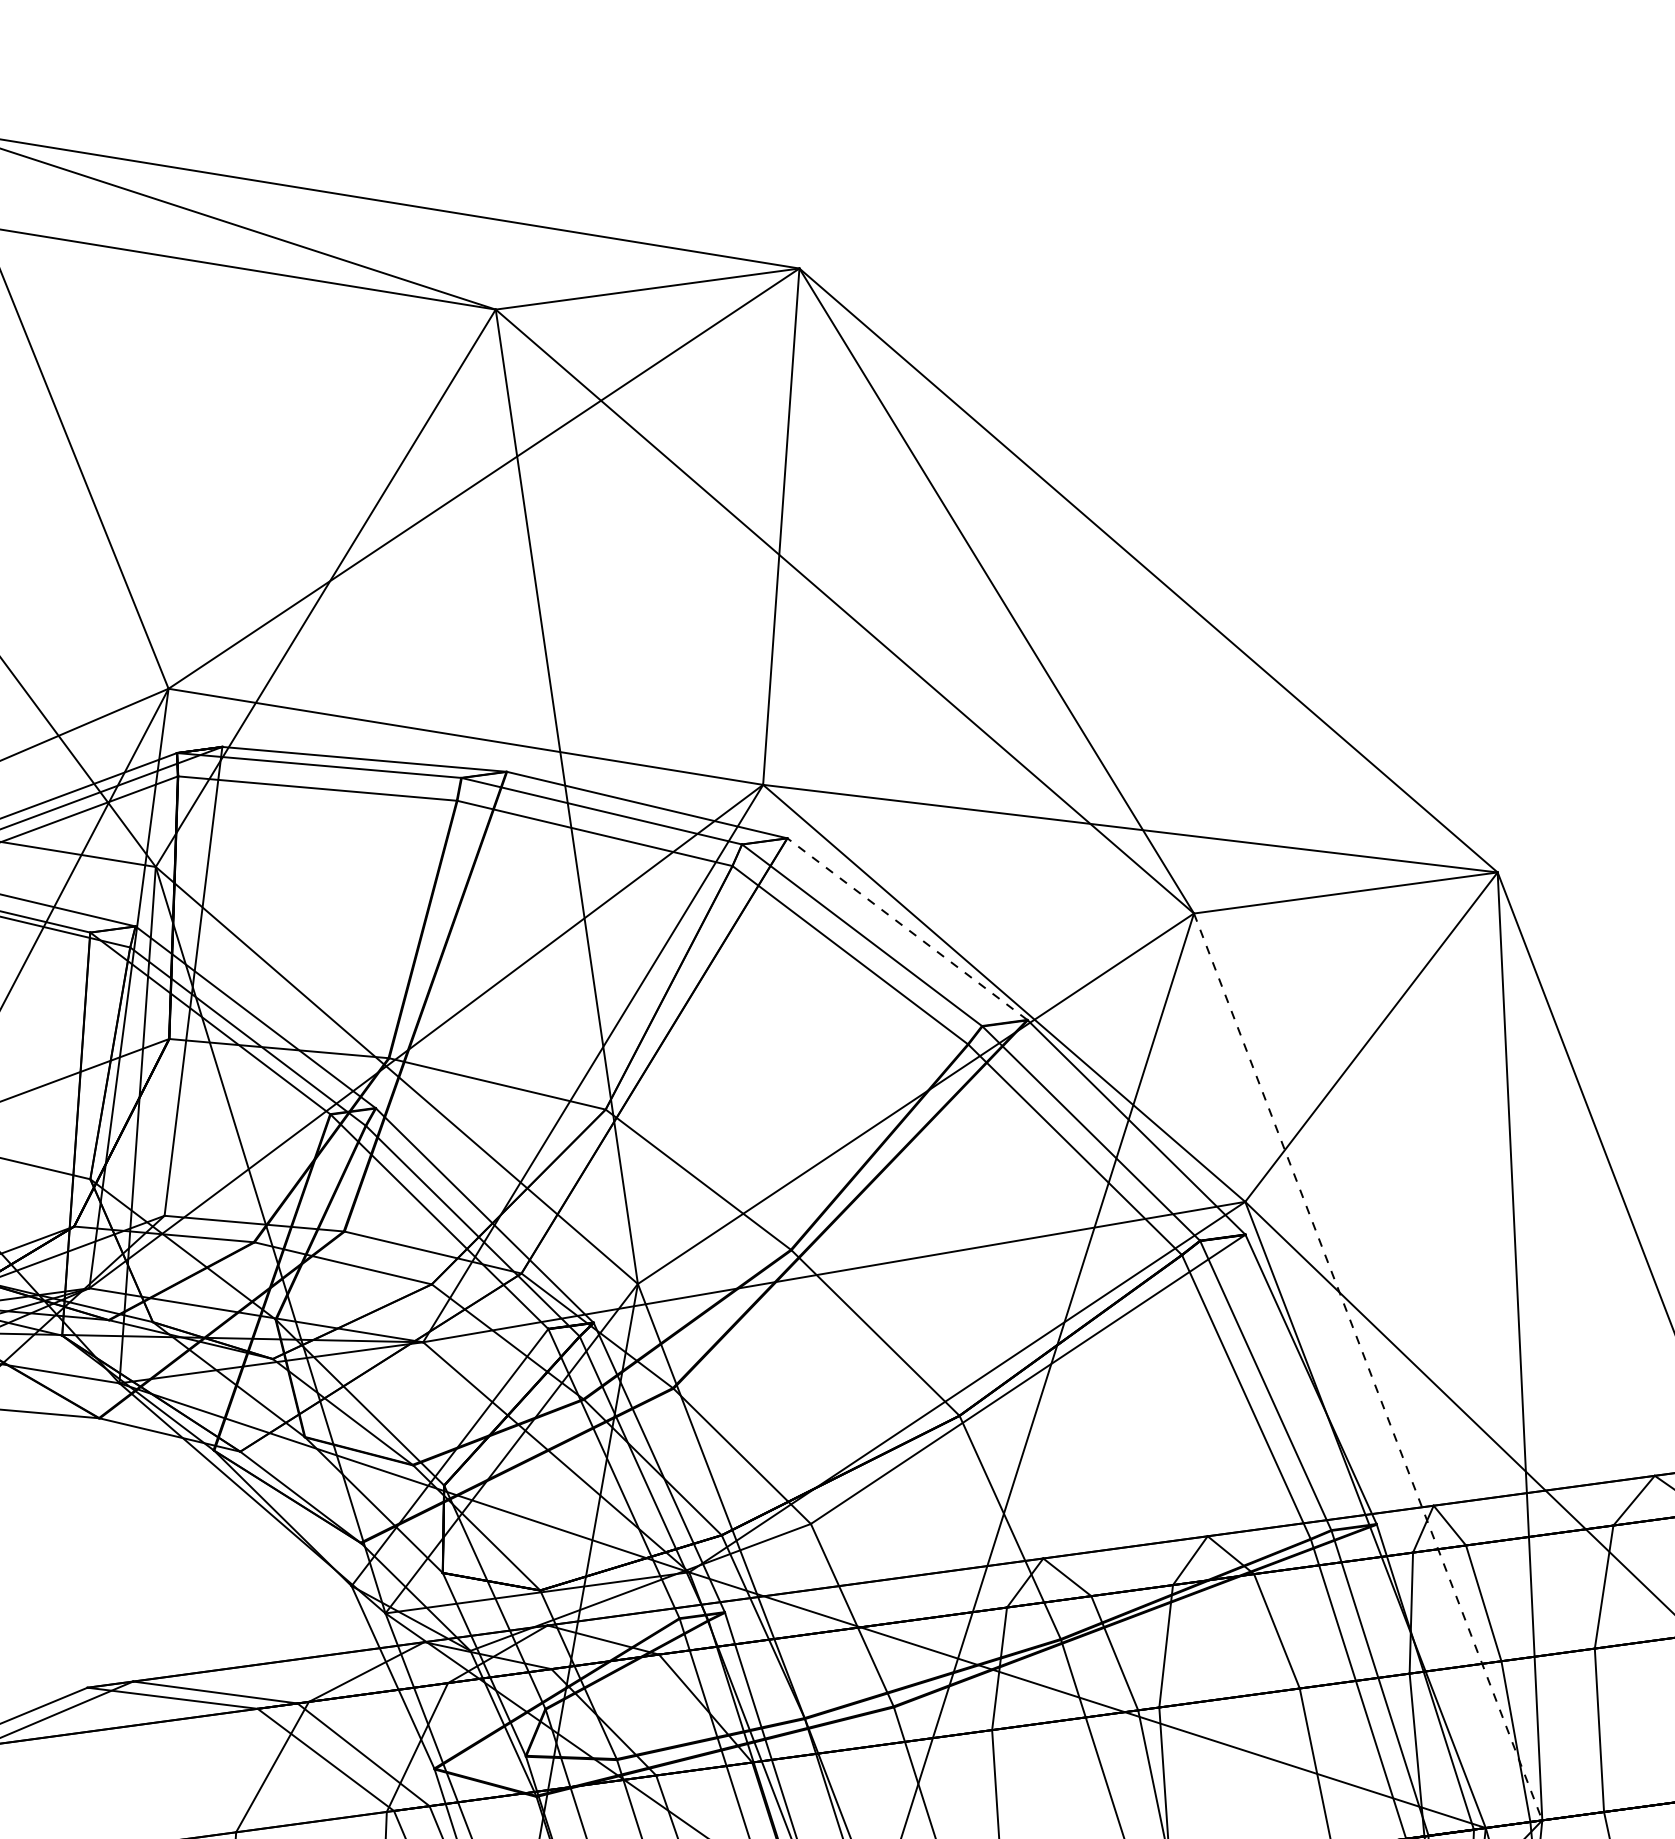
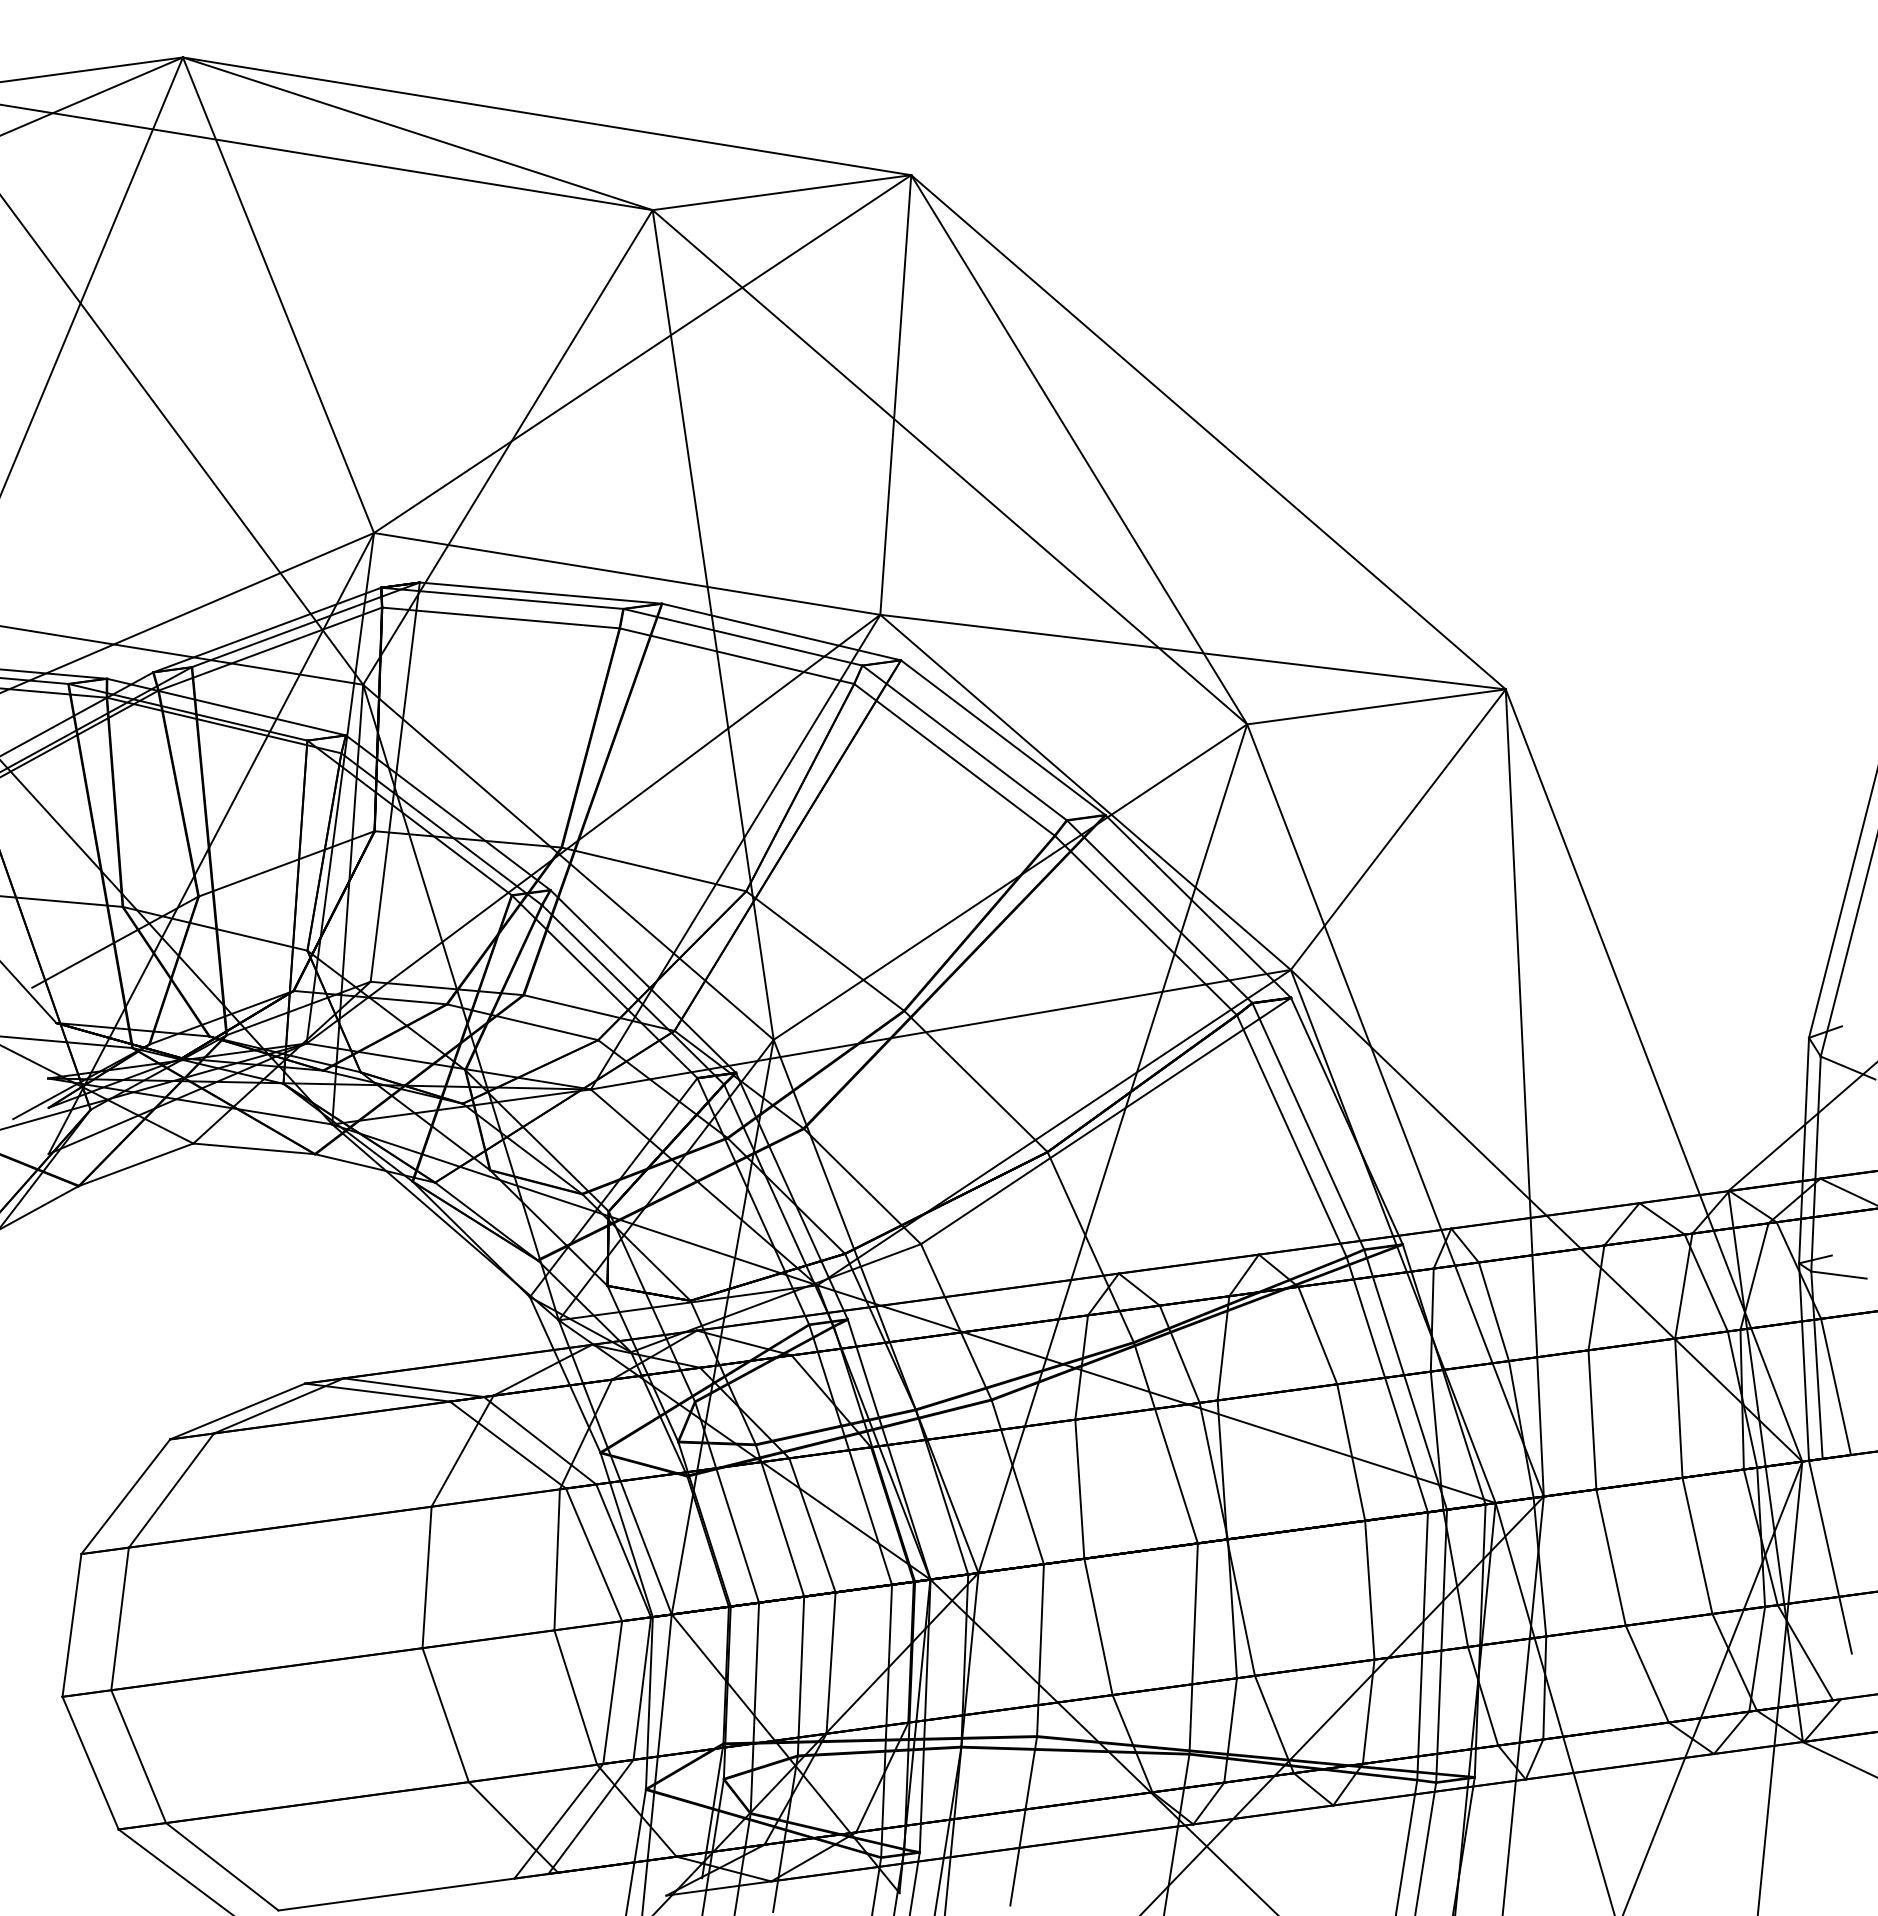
line: (906, 928) -> (1002, 737), dashed -> solid
line: (1368, 1366) -> (1395, 1110), dashed -> solid

